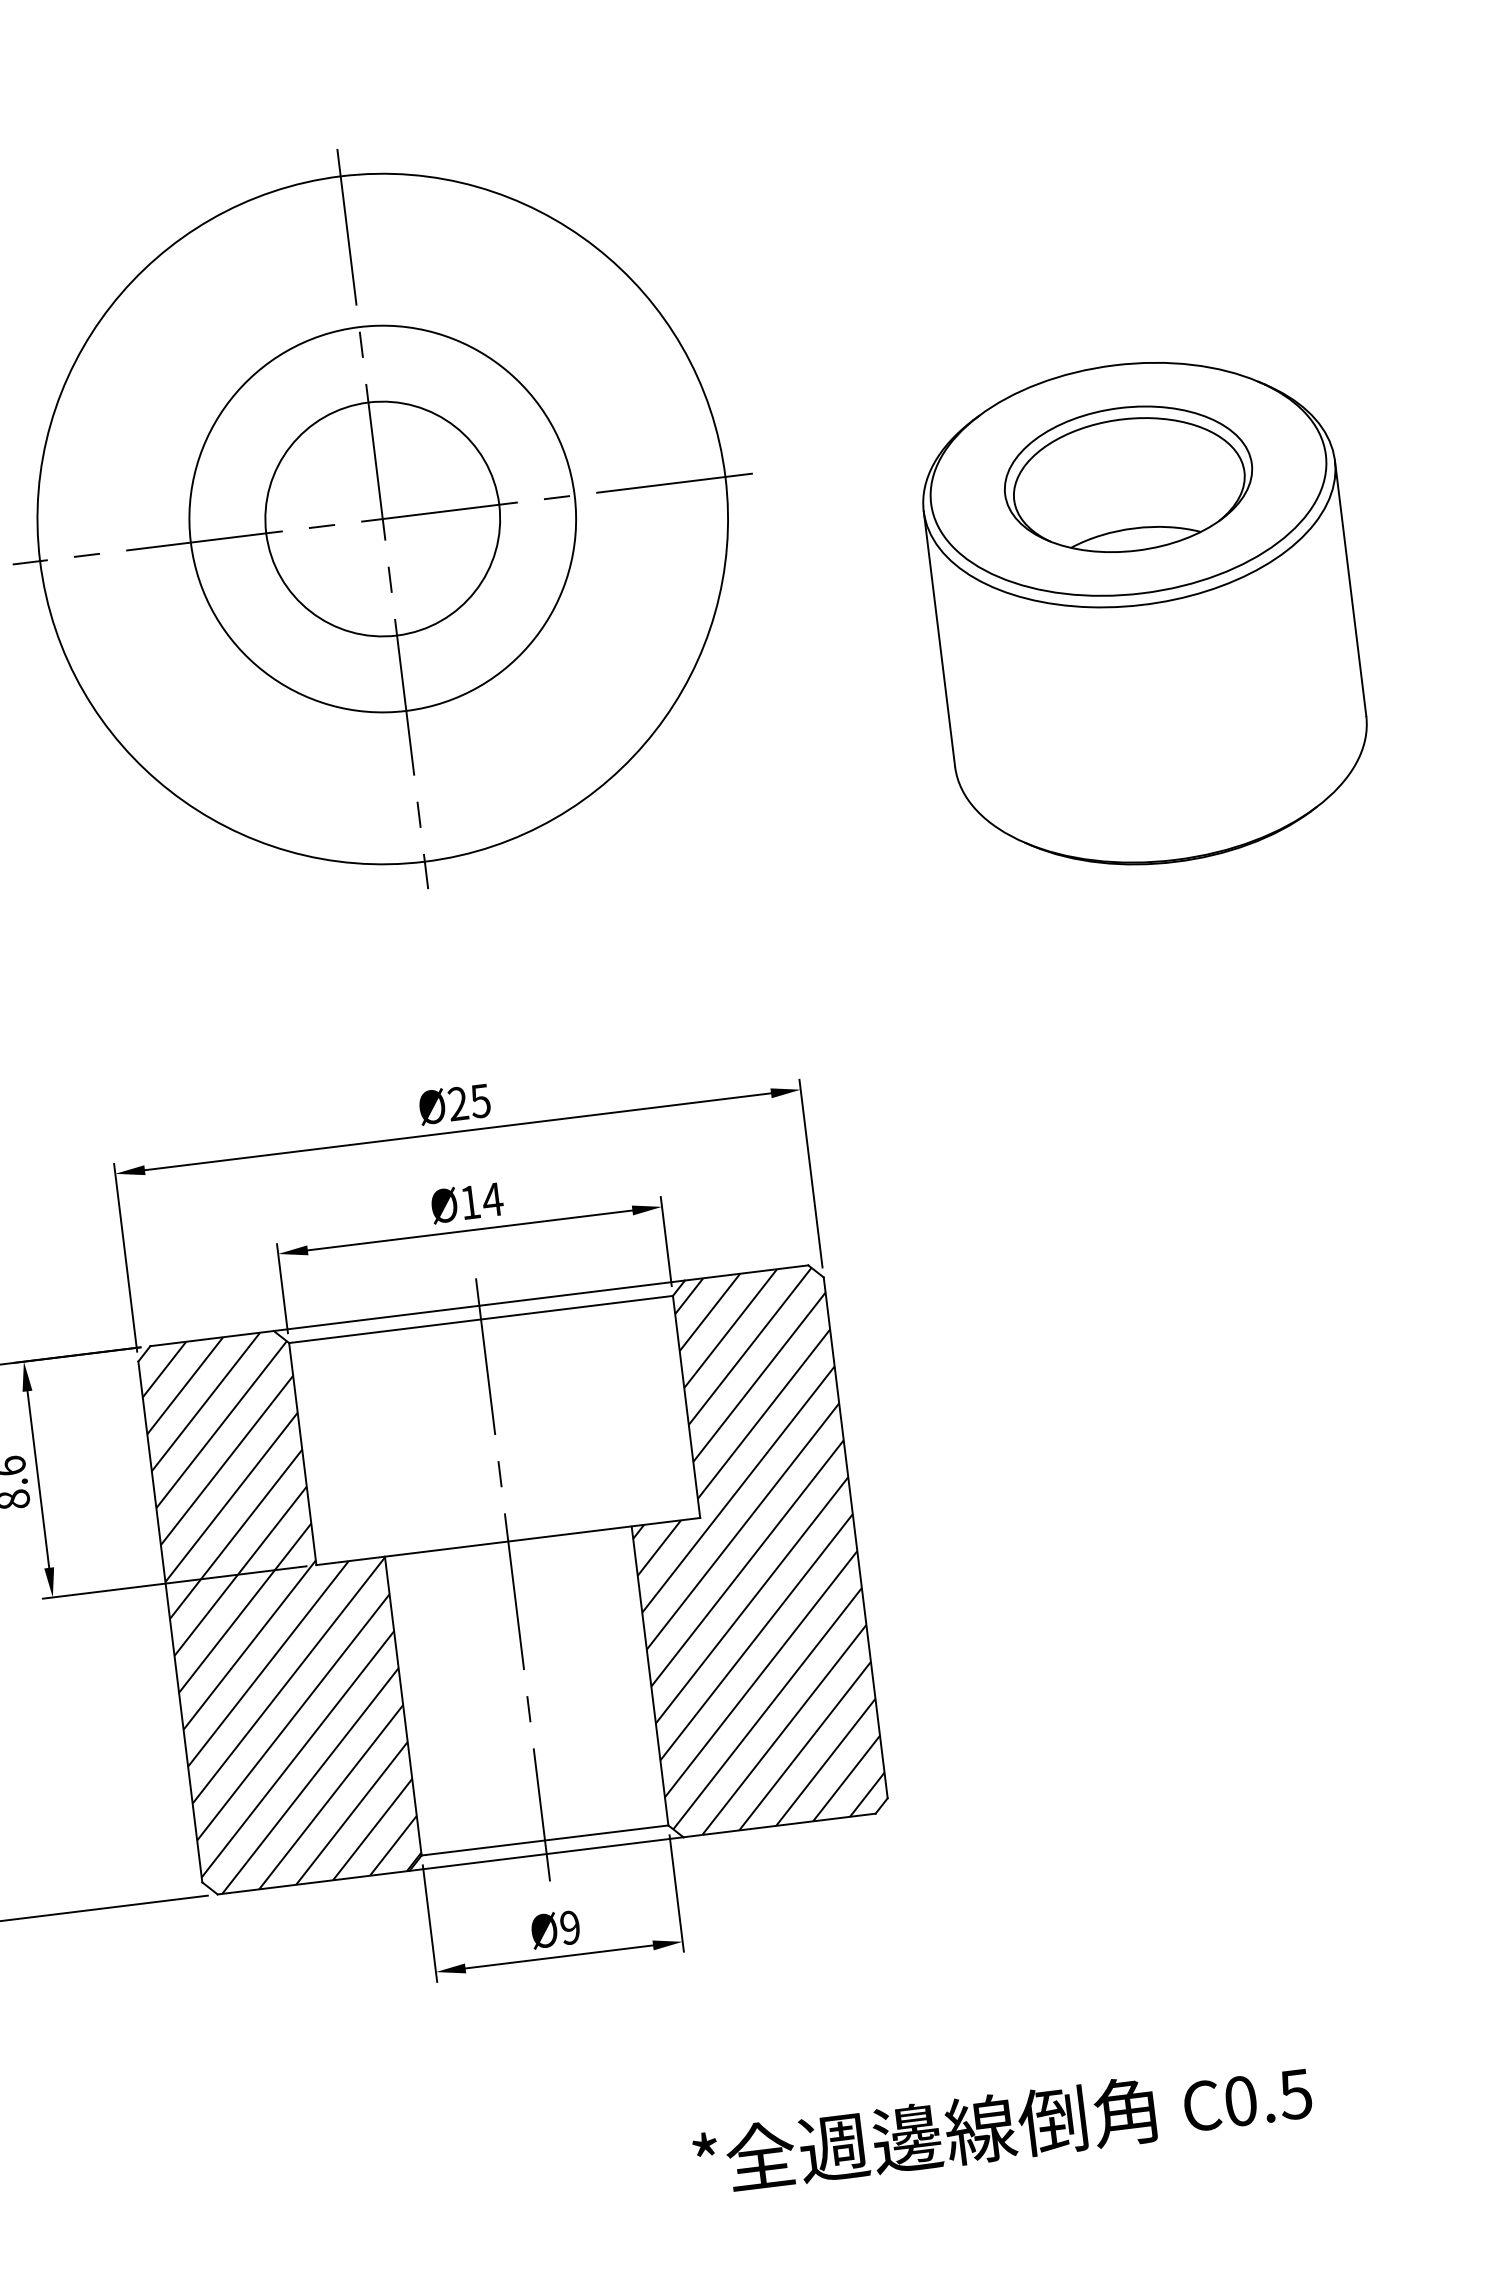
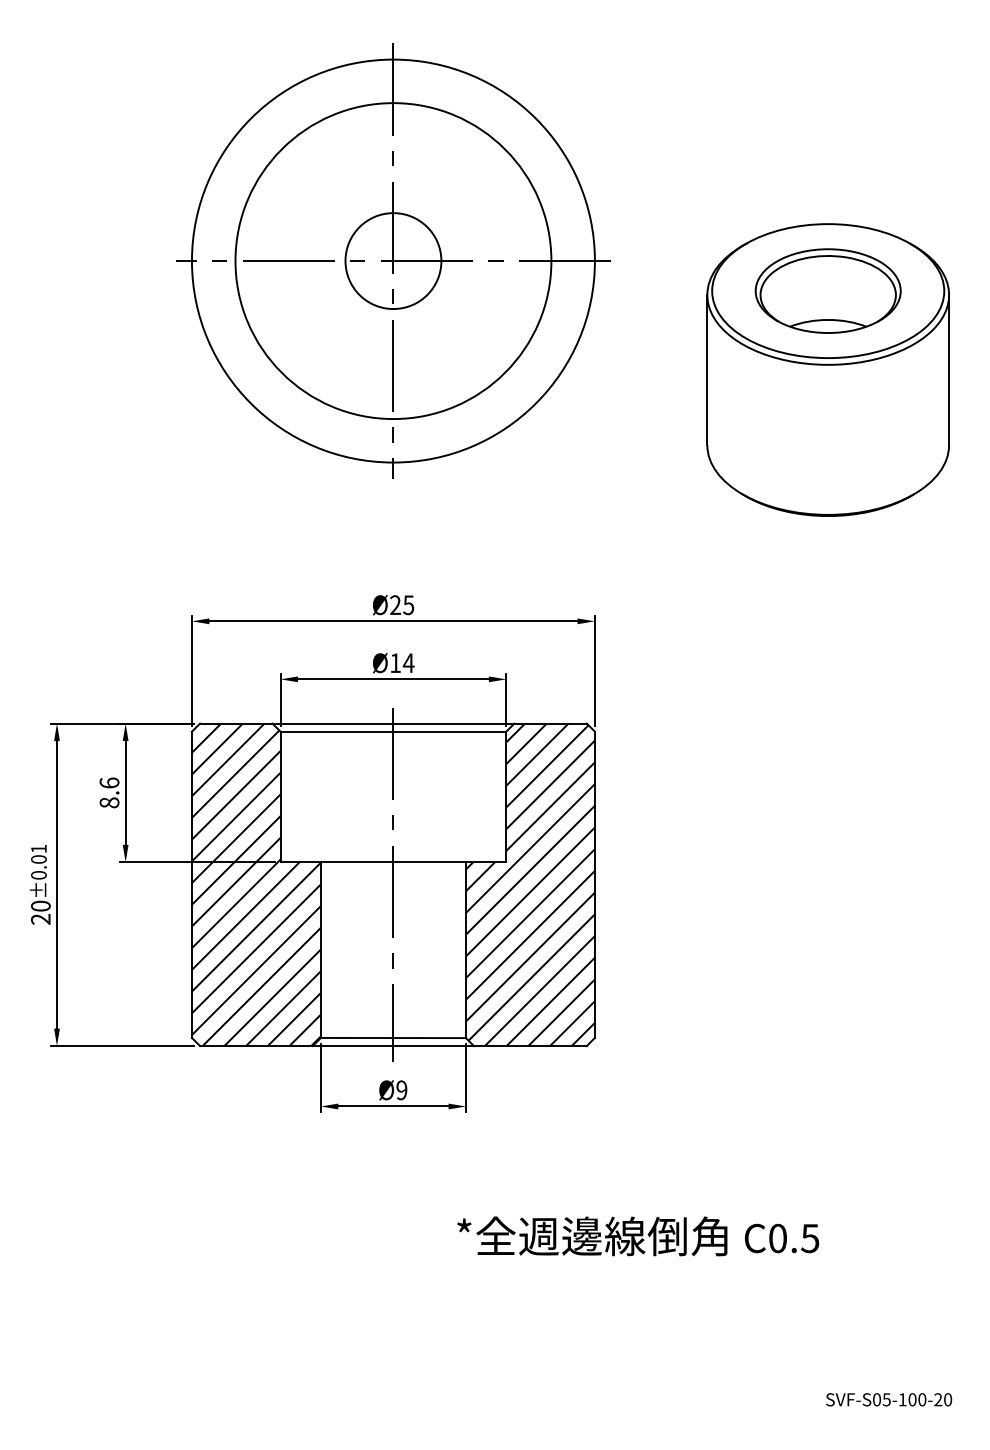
circle: (381, 518) -> (392, 260), size x0.7
circle: (382, 518) -> (393, 260), size x1.4

